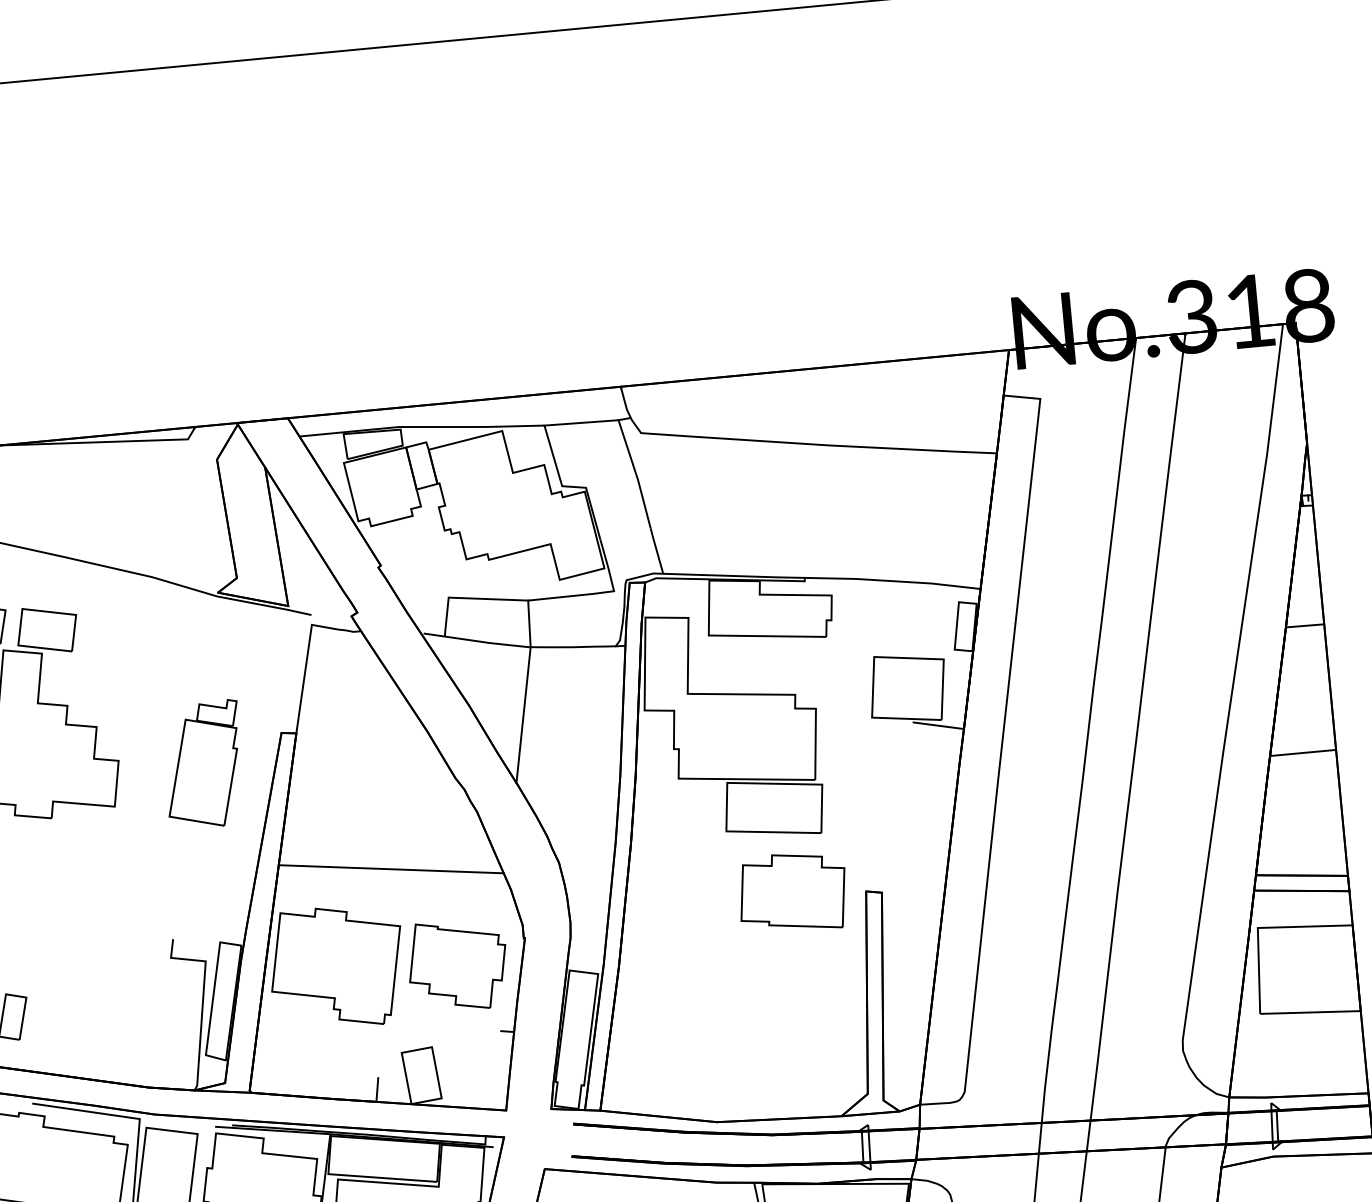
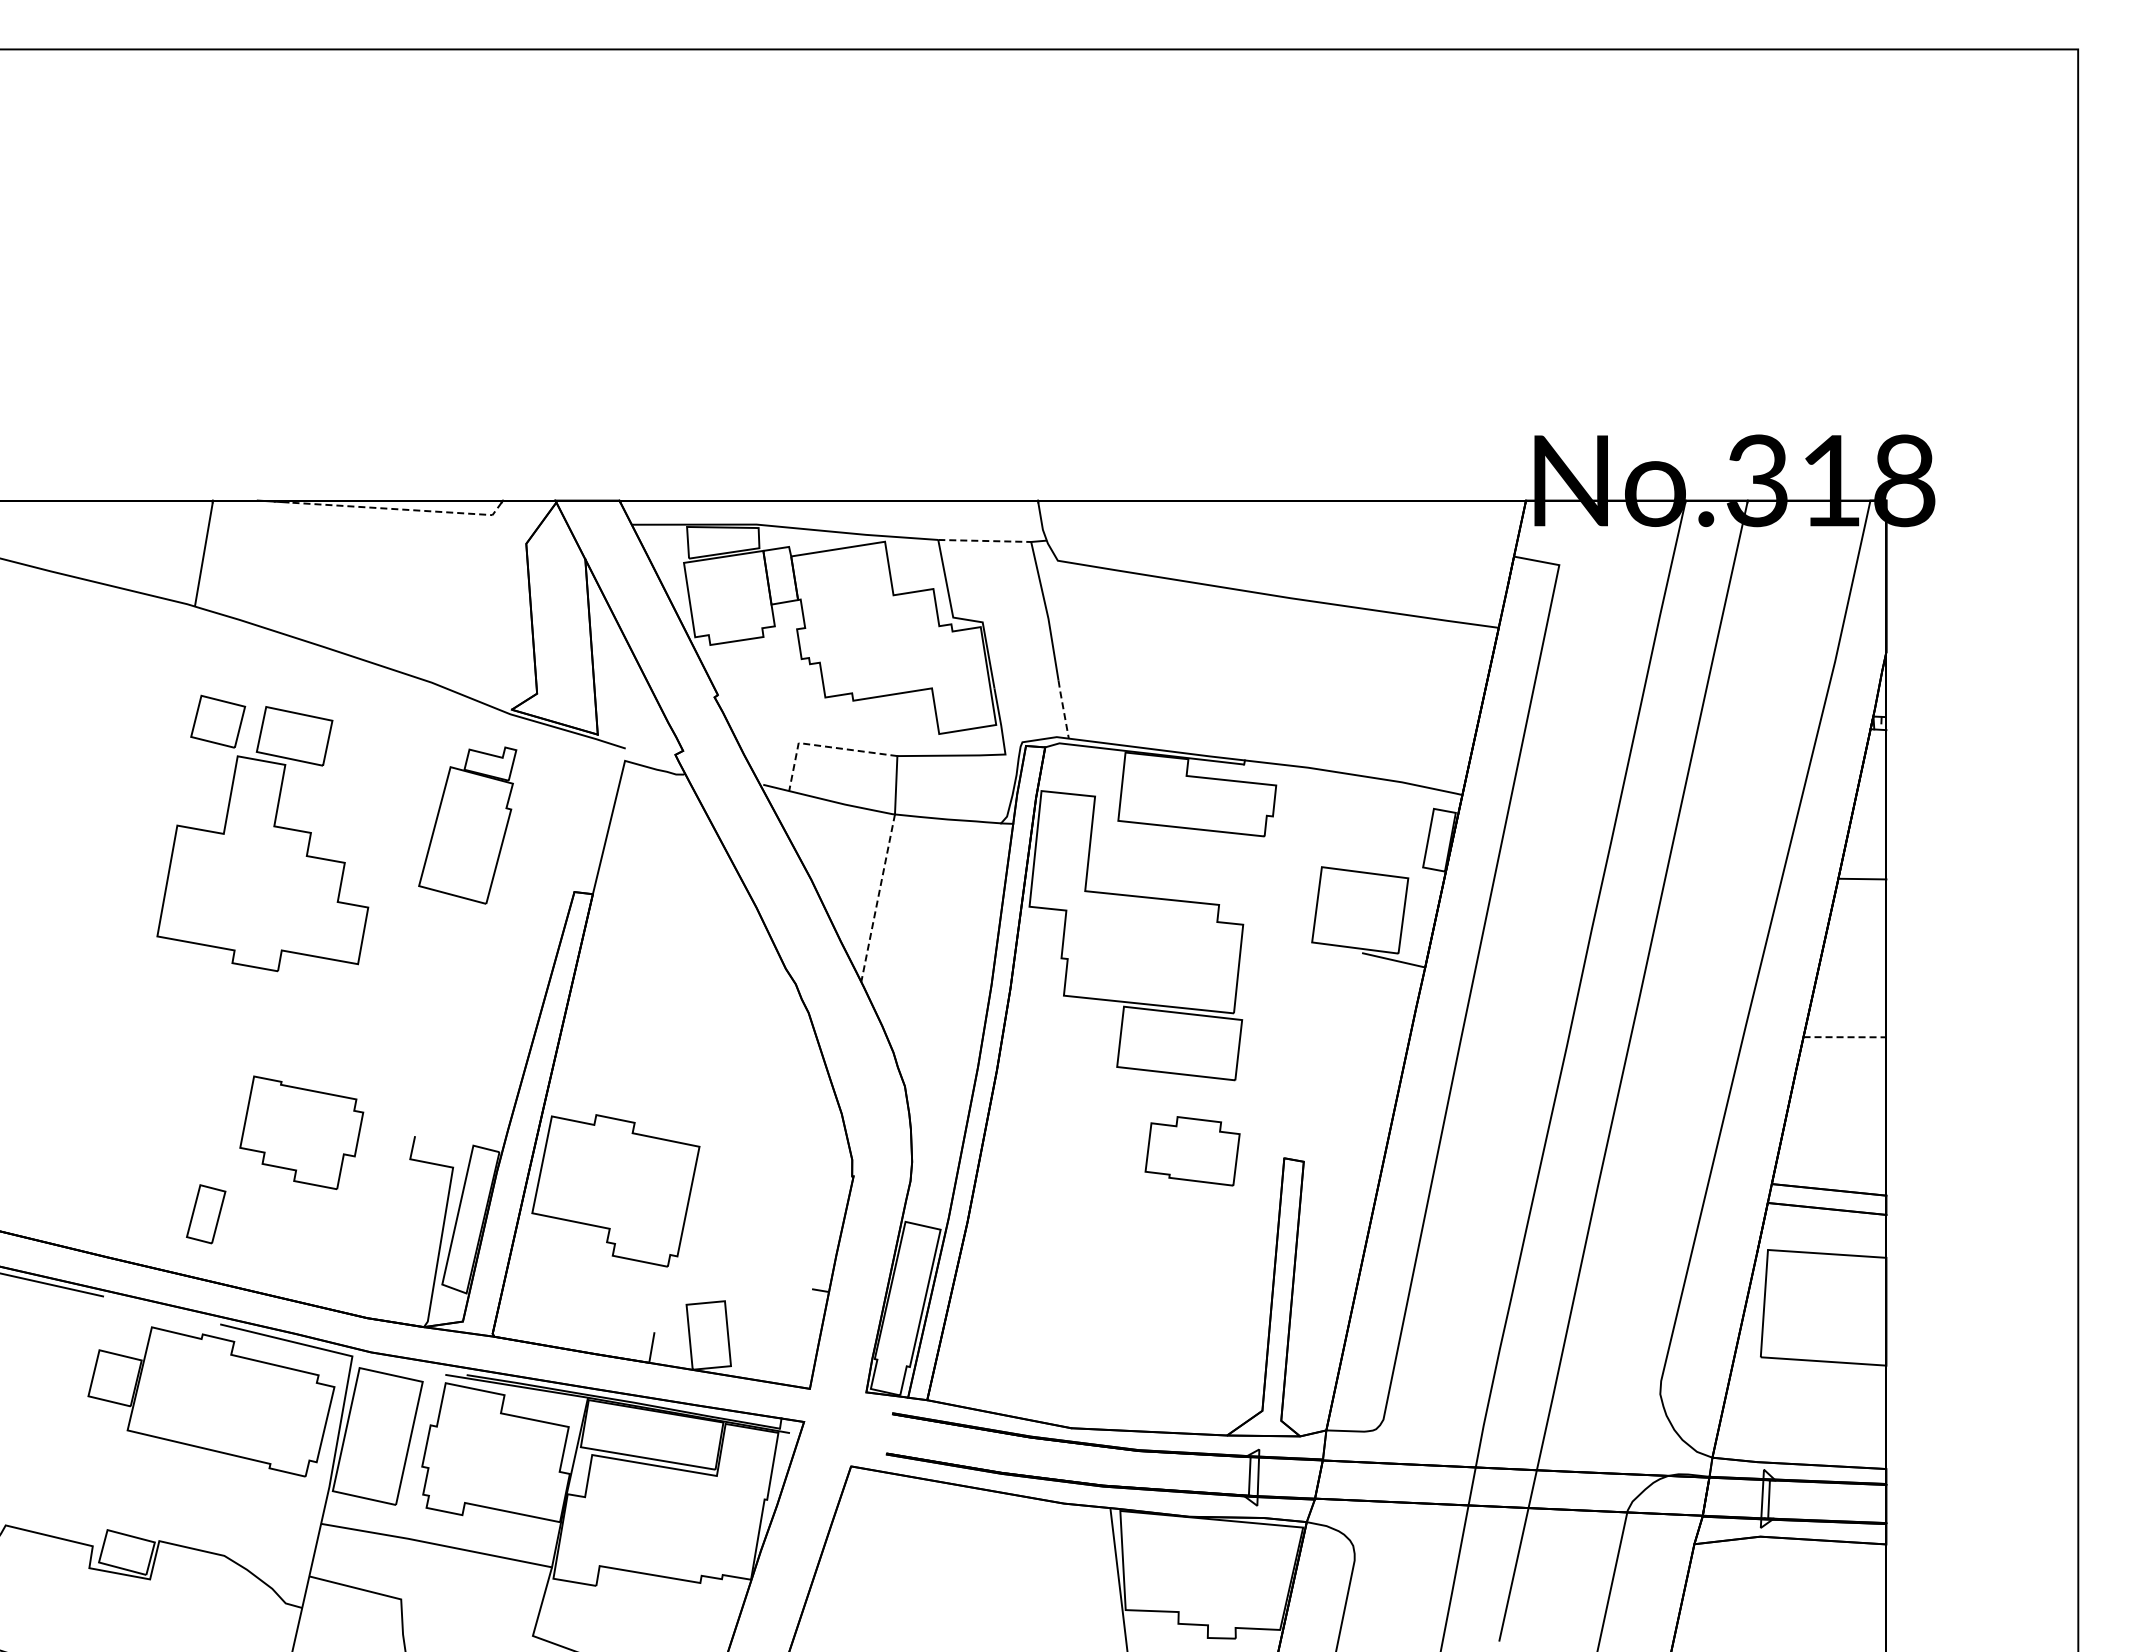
line: (582, 422) -> (985, 540), solid -> dashed
line: (112, 441) -> (398, 509), solid -> dashed
line: (656, 551) -> (1063, 709), solid -> dashed
line: (468, 598) -> (823, 746), solid -> dashed
line: (523, 715) -> (878, 898), solid -> dashed
line: (1303, 753) -> (1845, 1037), solid -> dashed
part: (203, 764) -> (467, 825), moved
line: (390, 869) -> (694, 1074), removed
part: (792, 892) -> (1192, 1151), size x0.7
part: (457, 965) -> (301, 1132), moved

